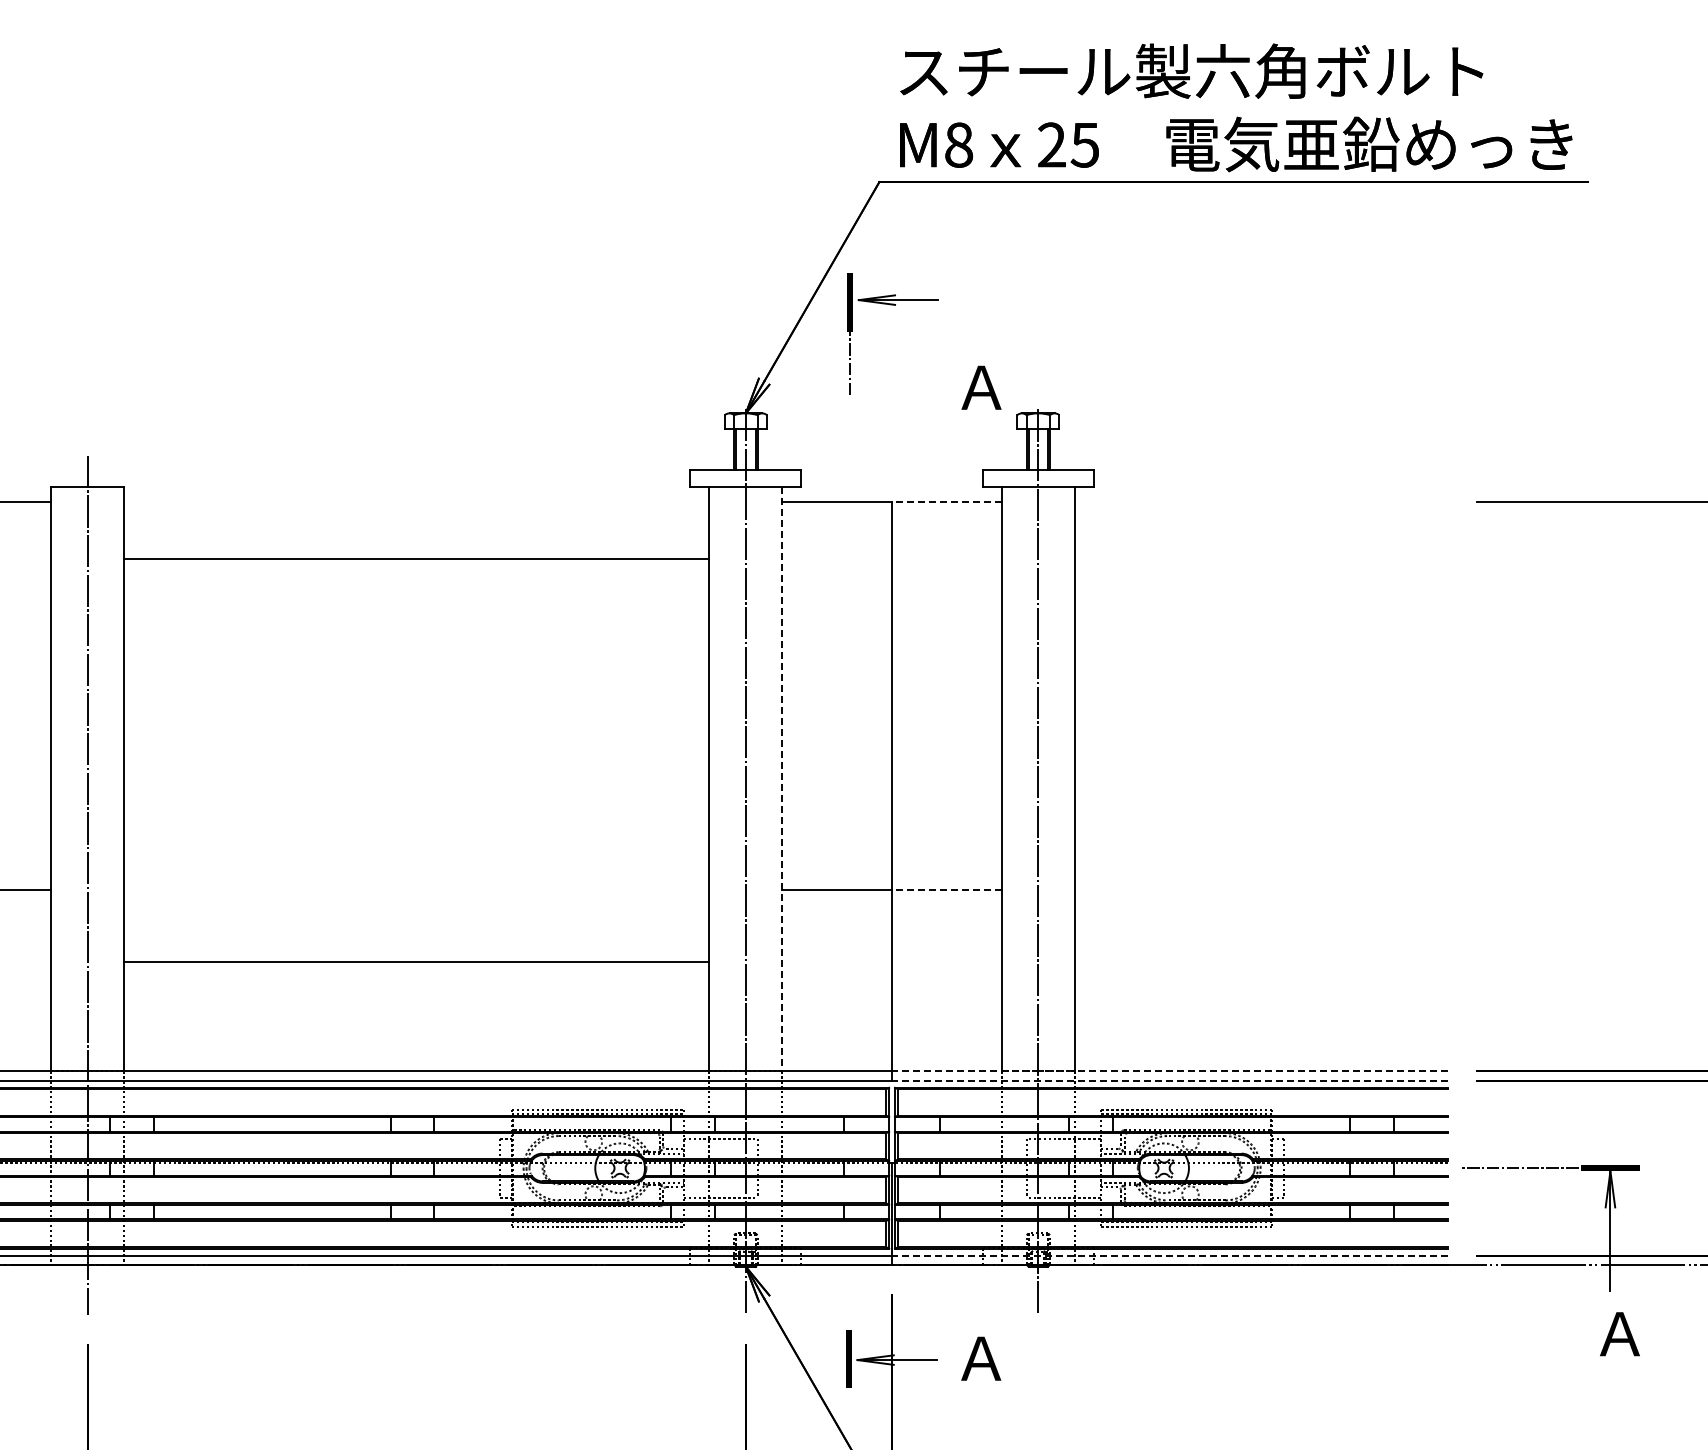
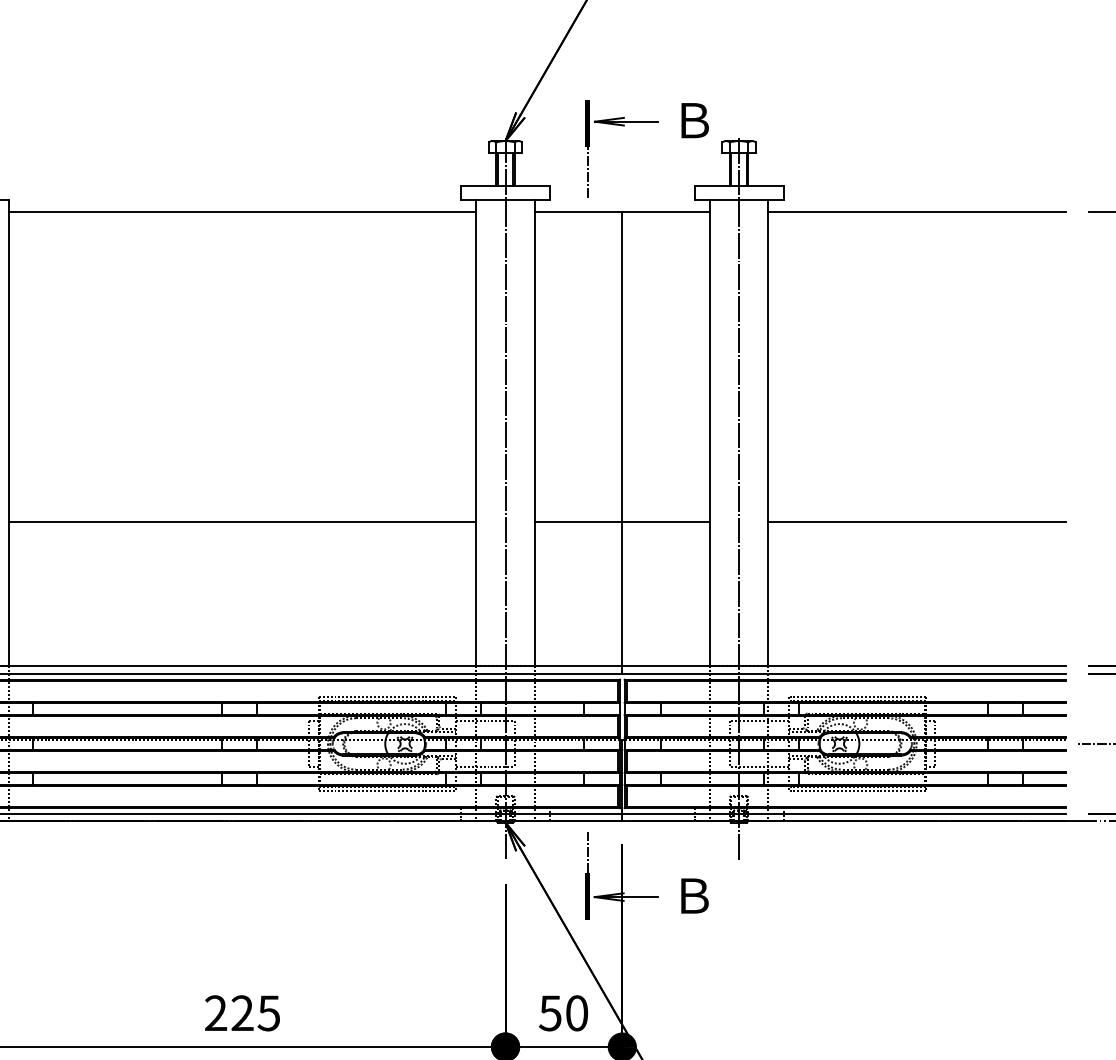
part: (892, 305) -> (621, 125), moved
text: (981, 387) -> (693, 120), Ａ -> Ｂ
line: (946, 502) -> (665, 212), dashed -> solid
line: (1260, 502) -> (916, 212), added
line: (416, 559) -> (242, 212), moved
line: (782, 779) -> (534, 433), dashed -> solid
line: (946, 890) -> (665, 522), dashed -> solid
line: (1260, 890) -> (916, 522), added
line: (416, 962) -> (242, 522), moved
line: (1169, 1071) -> (843, 666), dashed -> solid
line: (1169, 1080) -> (843, 673), dashed -> solid
line: (1169, 1256) -> (843, 814), dashed -> solid
line: (848, 1304) -> (587, 852), added
text: (981, 1358) -> (693, 895), Ａ -> Ｂ

